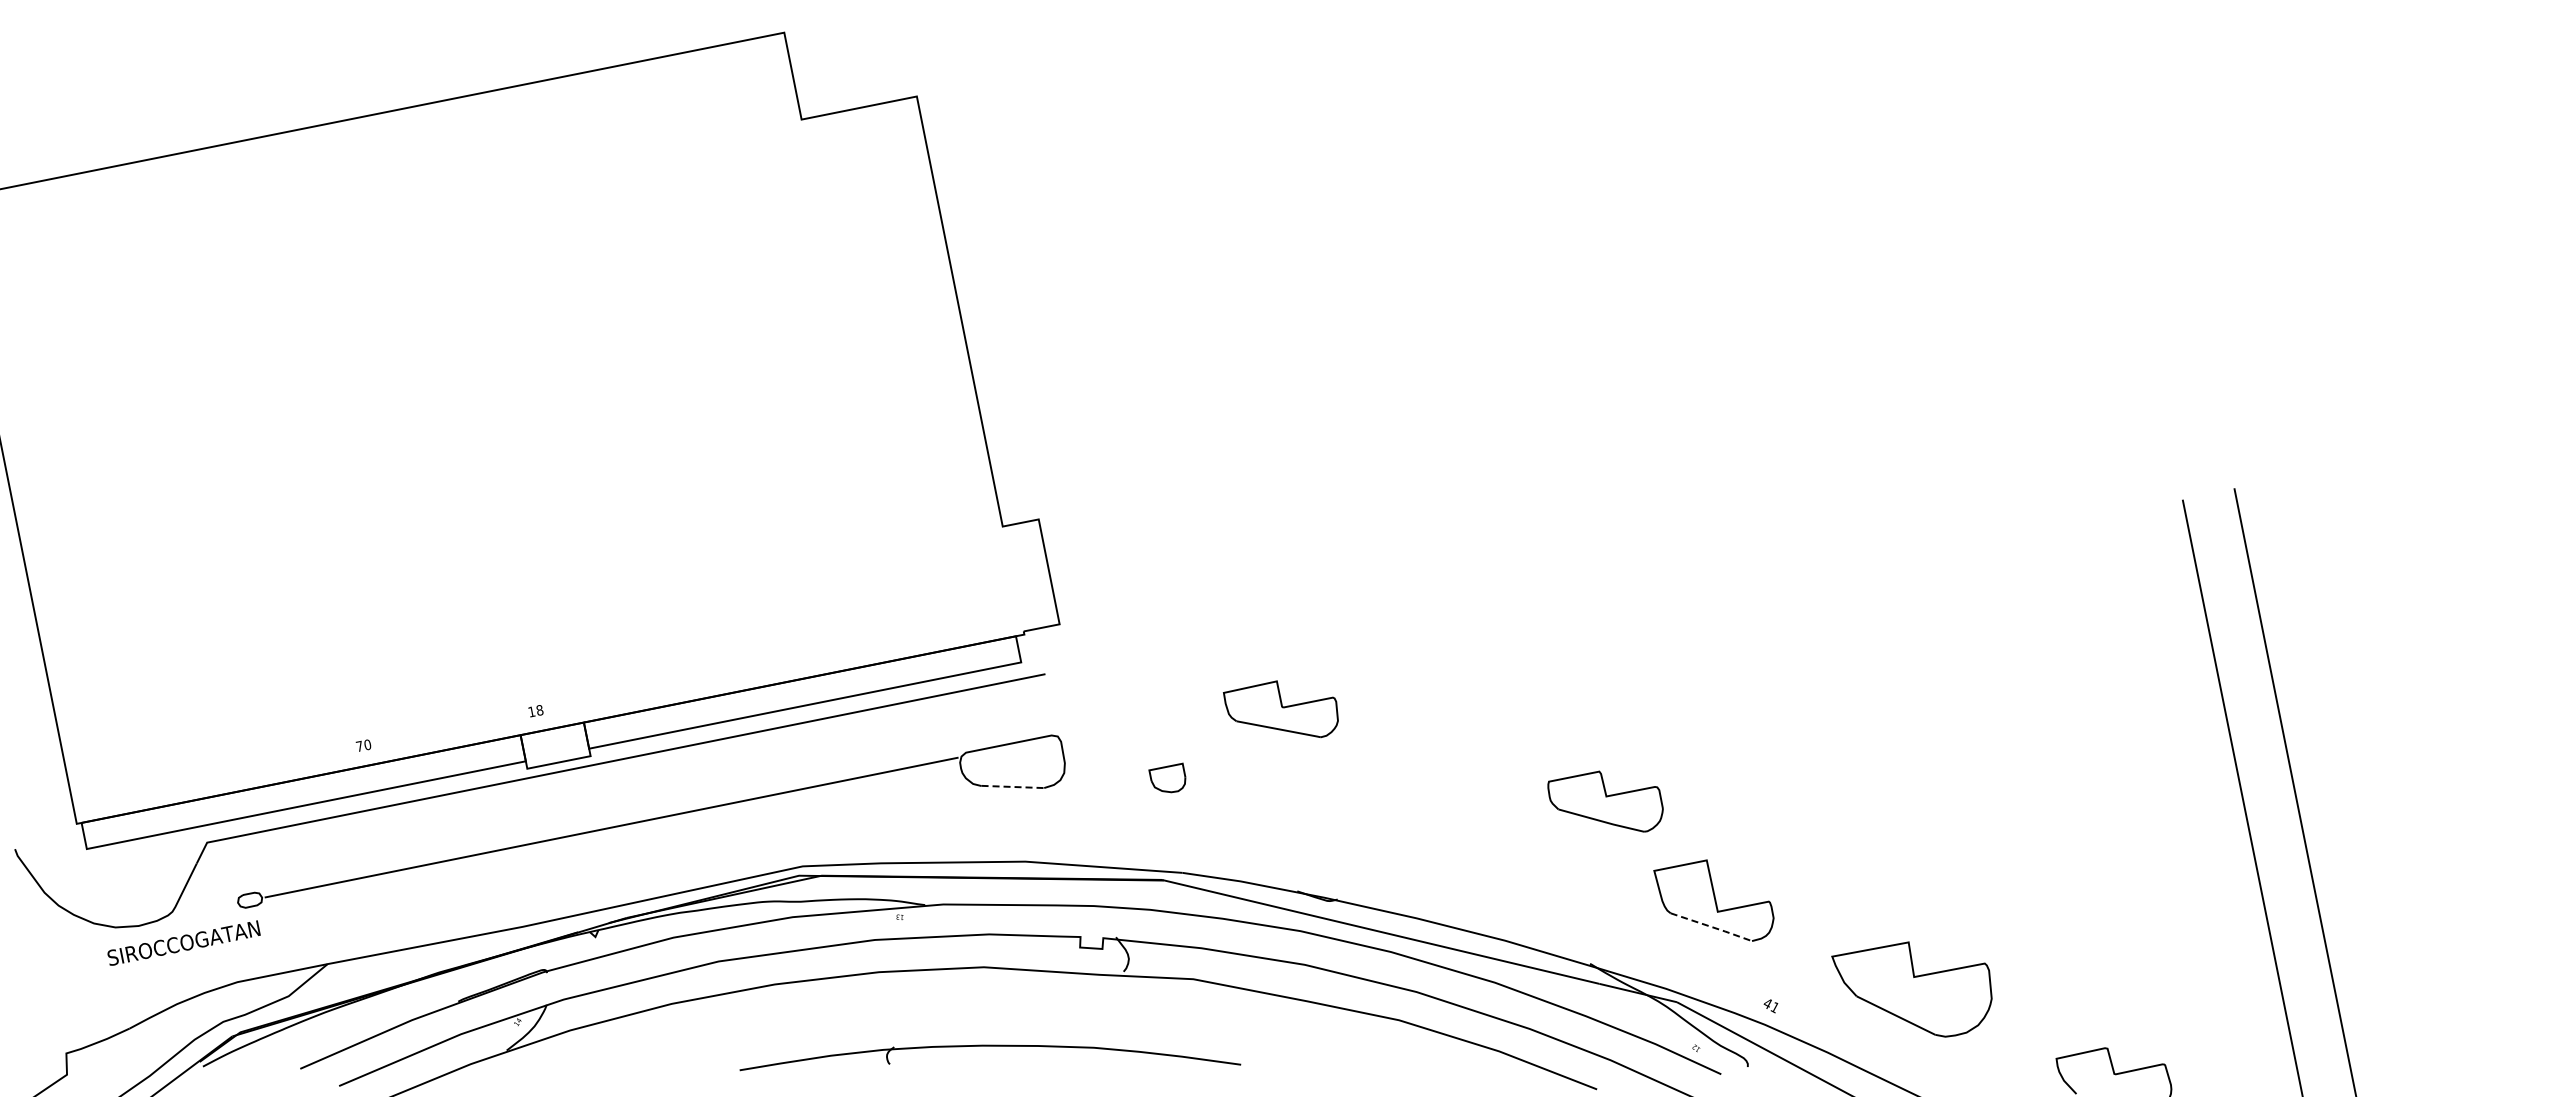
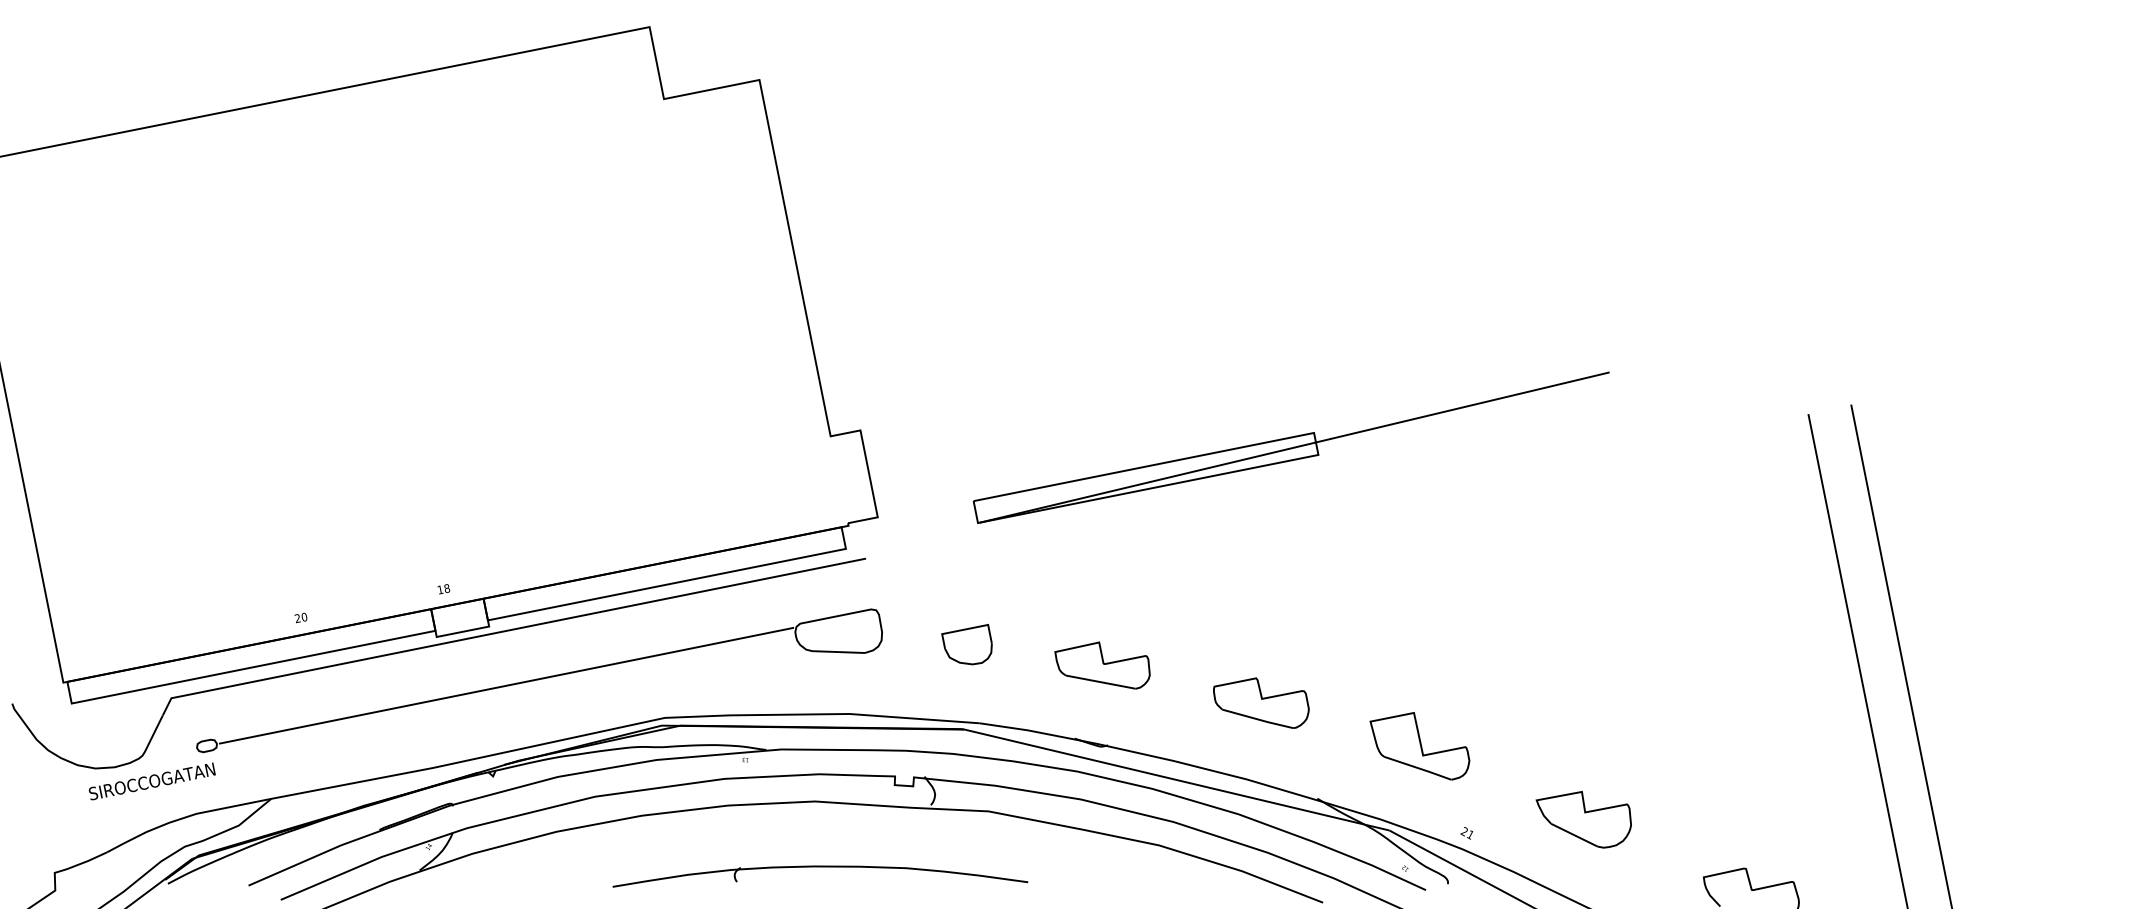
part: (1558, 540) -> (1291, 447), added
part: (1280, 709) -> (1102, 665), moved
text: (359, 745) -> (297, 617), 70 -> 20
part: (1167, 777) -> (967, 644), size x1.67
line: (1013, 786) -> (839, 651), dashed -> solid
part: (1605, 801) -> (1261, 703), moved
line: (1711, 927) -> (1417, 768), dashed -> solid
part: (1911, 988) -> (1583, 819), size x0.71
text: (1766, 1003) -> (1463, 831), 41 -> 21

